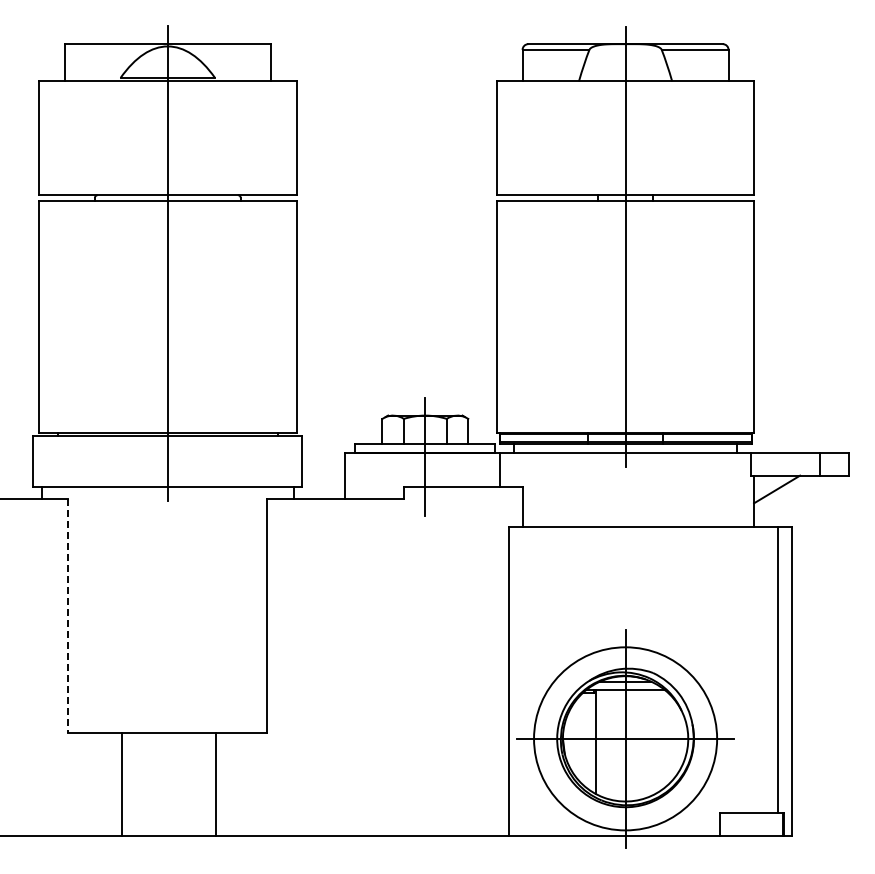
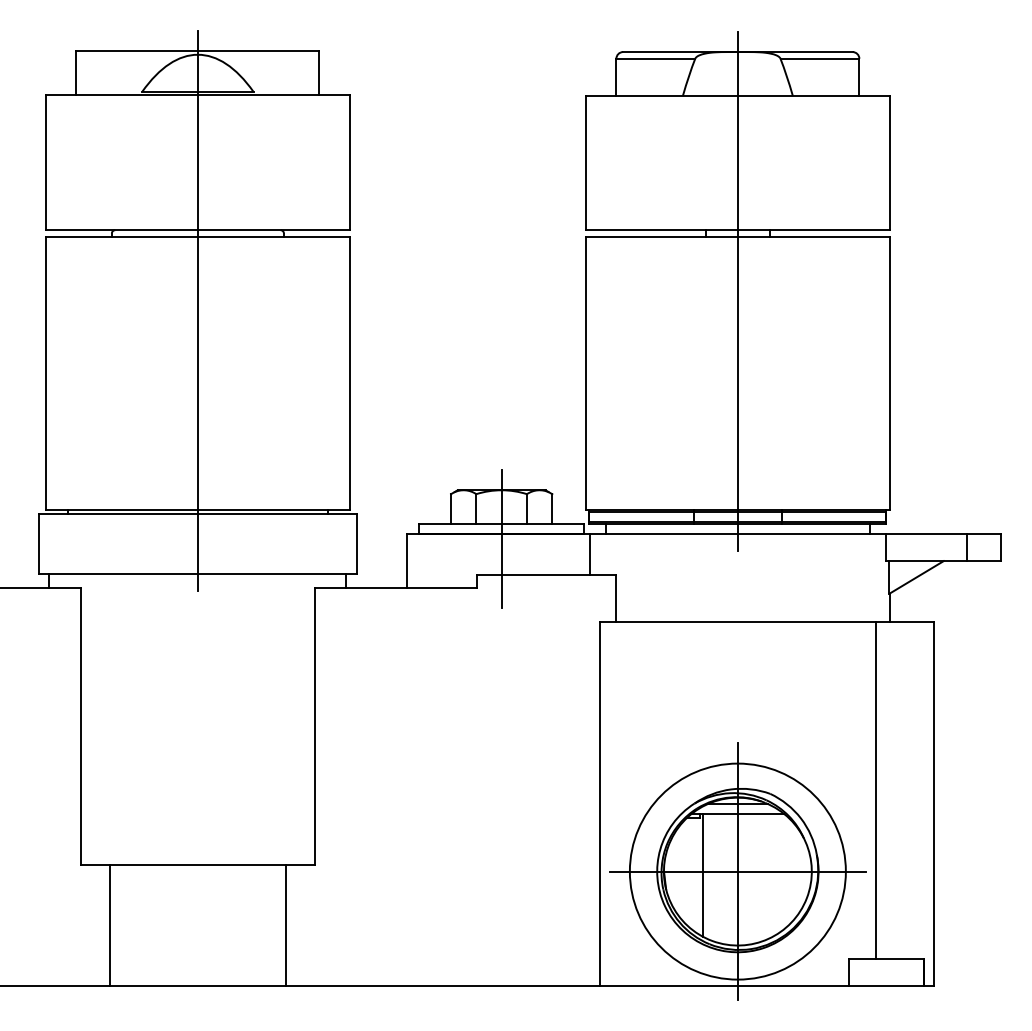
line: (68, 616) -> (80, 727), dashed -> solid
line: (777, 670) -> (875, 790), moved
line: (121, 784) -> (109, 925), moved
line: (215, 784) -> (285, 925), moved

